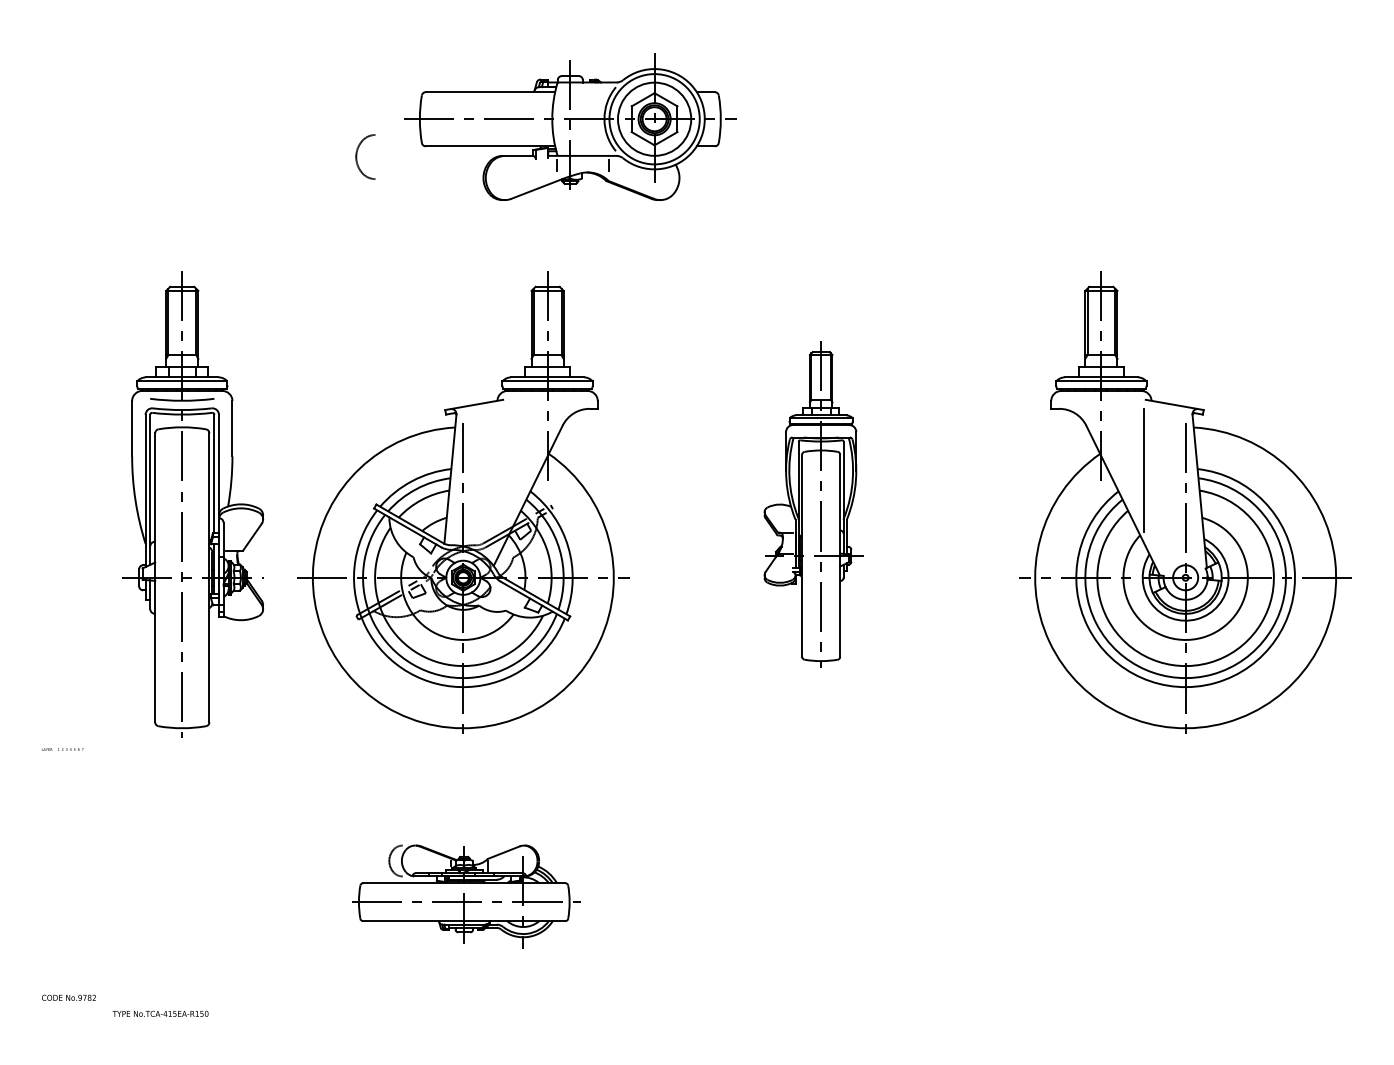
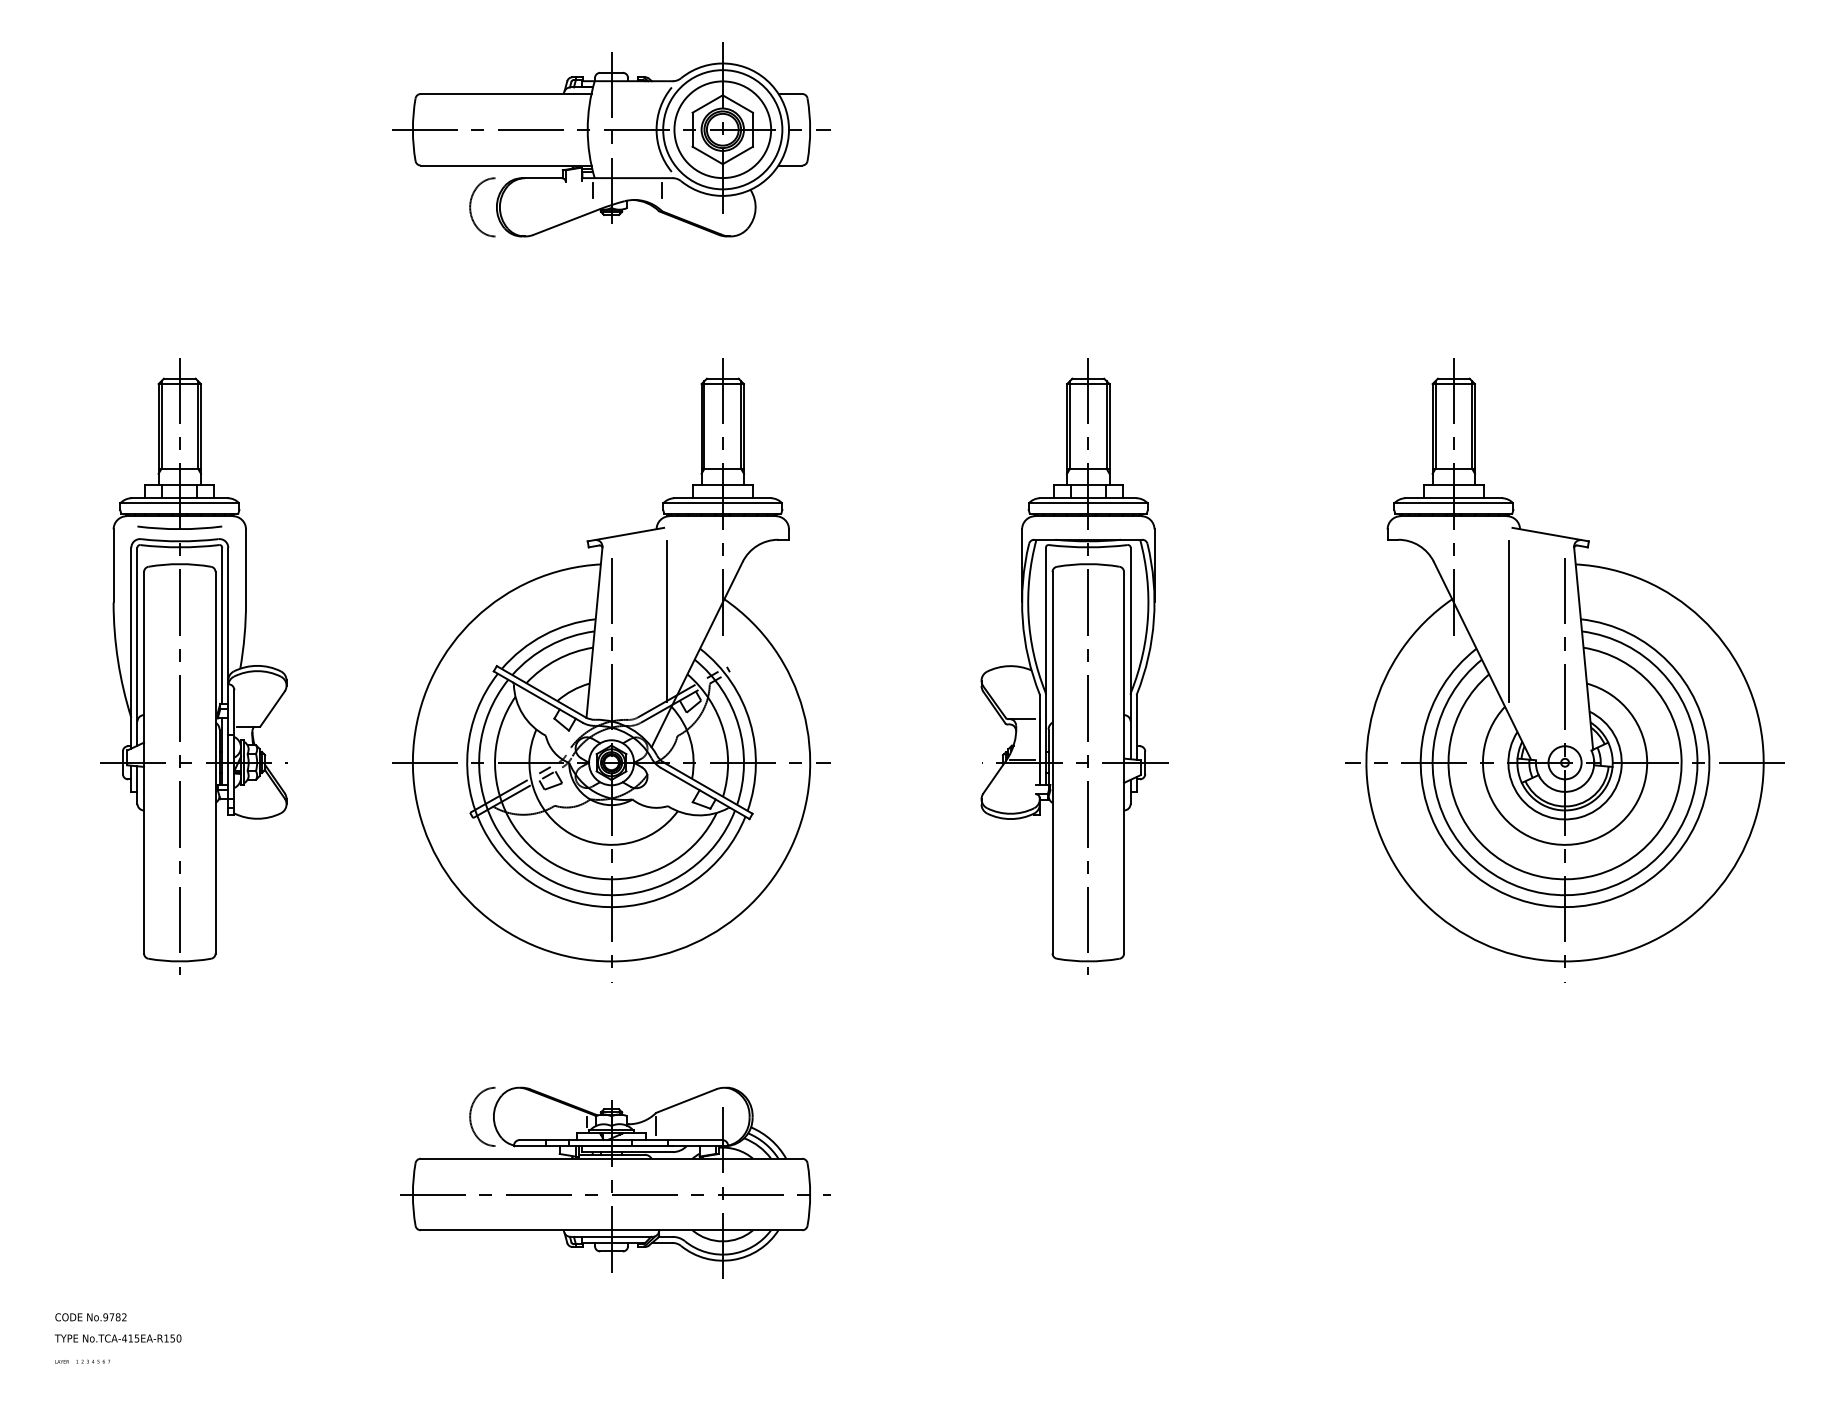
part: (570, 126) -> (611, 139), moved
line: (505, 470) -> (667, 621), added
part: (193, 504) -> (194, 666), moved
part: (813, 504) -> (1073, 666), size x1.43
text: (62, 749) -> (82, 1361), moved
part: (466, 895) -> (615, 1182), size x1.43
text: (160, 1013) -> (118, 1337), moved

